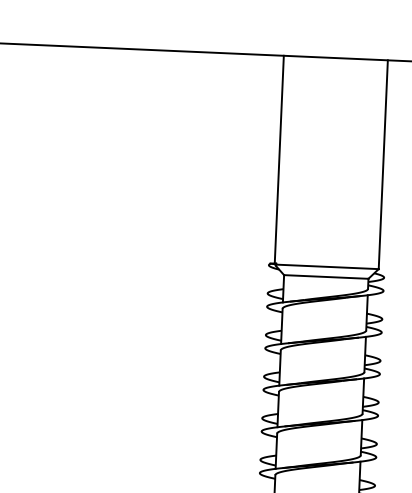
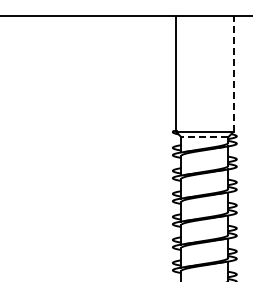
line: (383, 163) -> (233, 73), solid -> dashed
line: (325, 277) -> (204, 137), solid -> dashed

